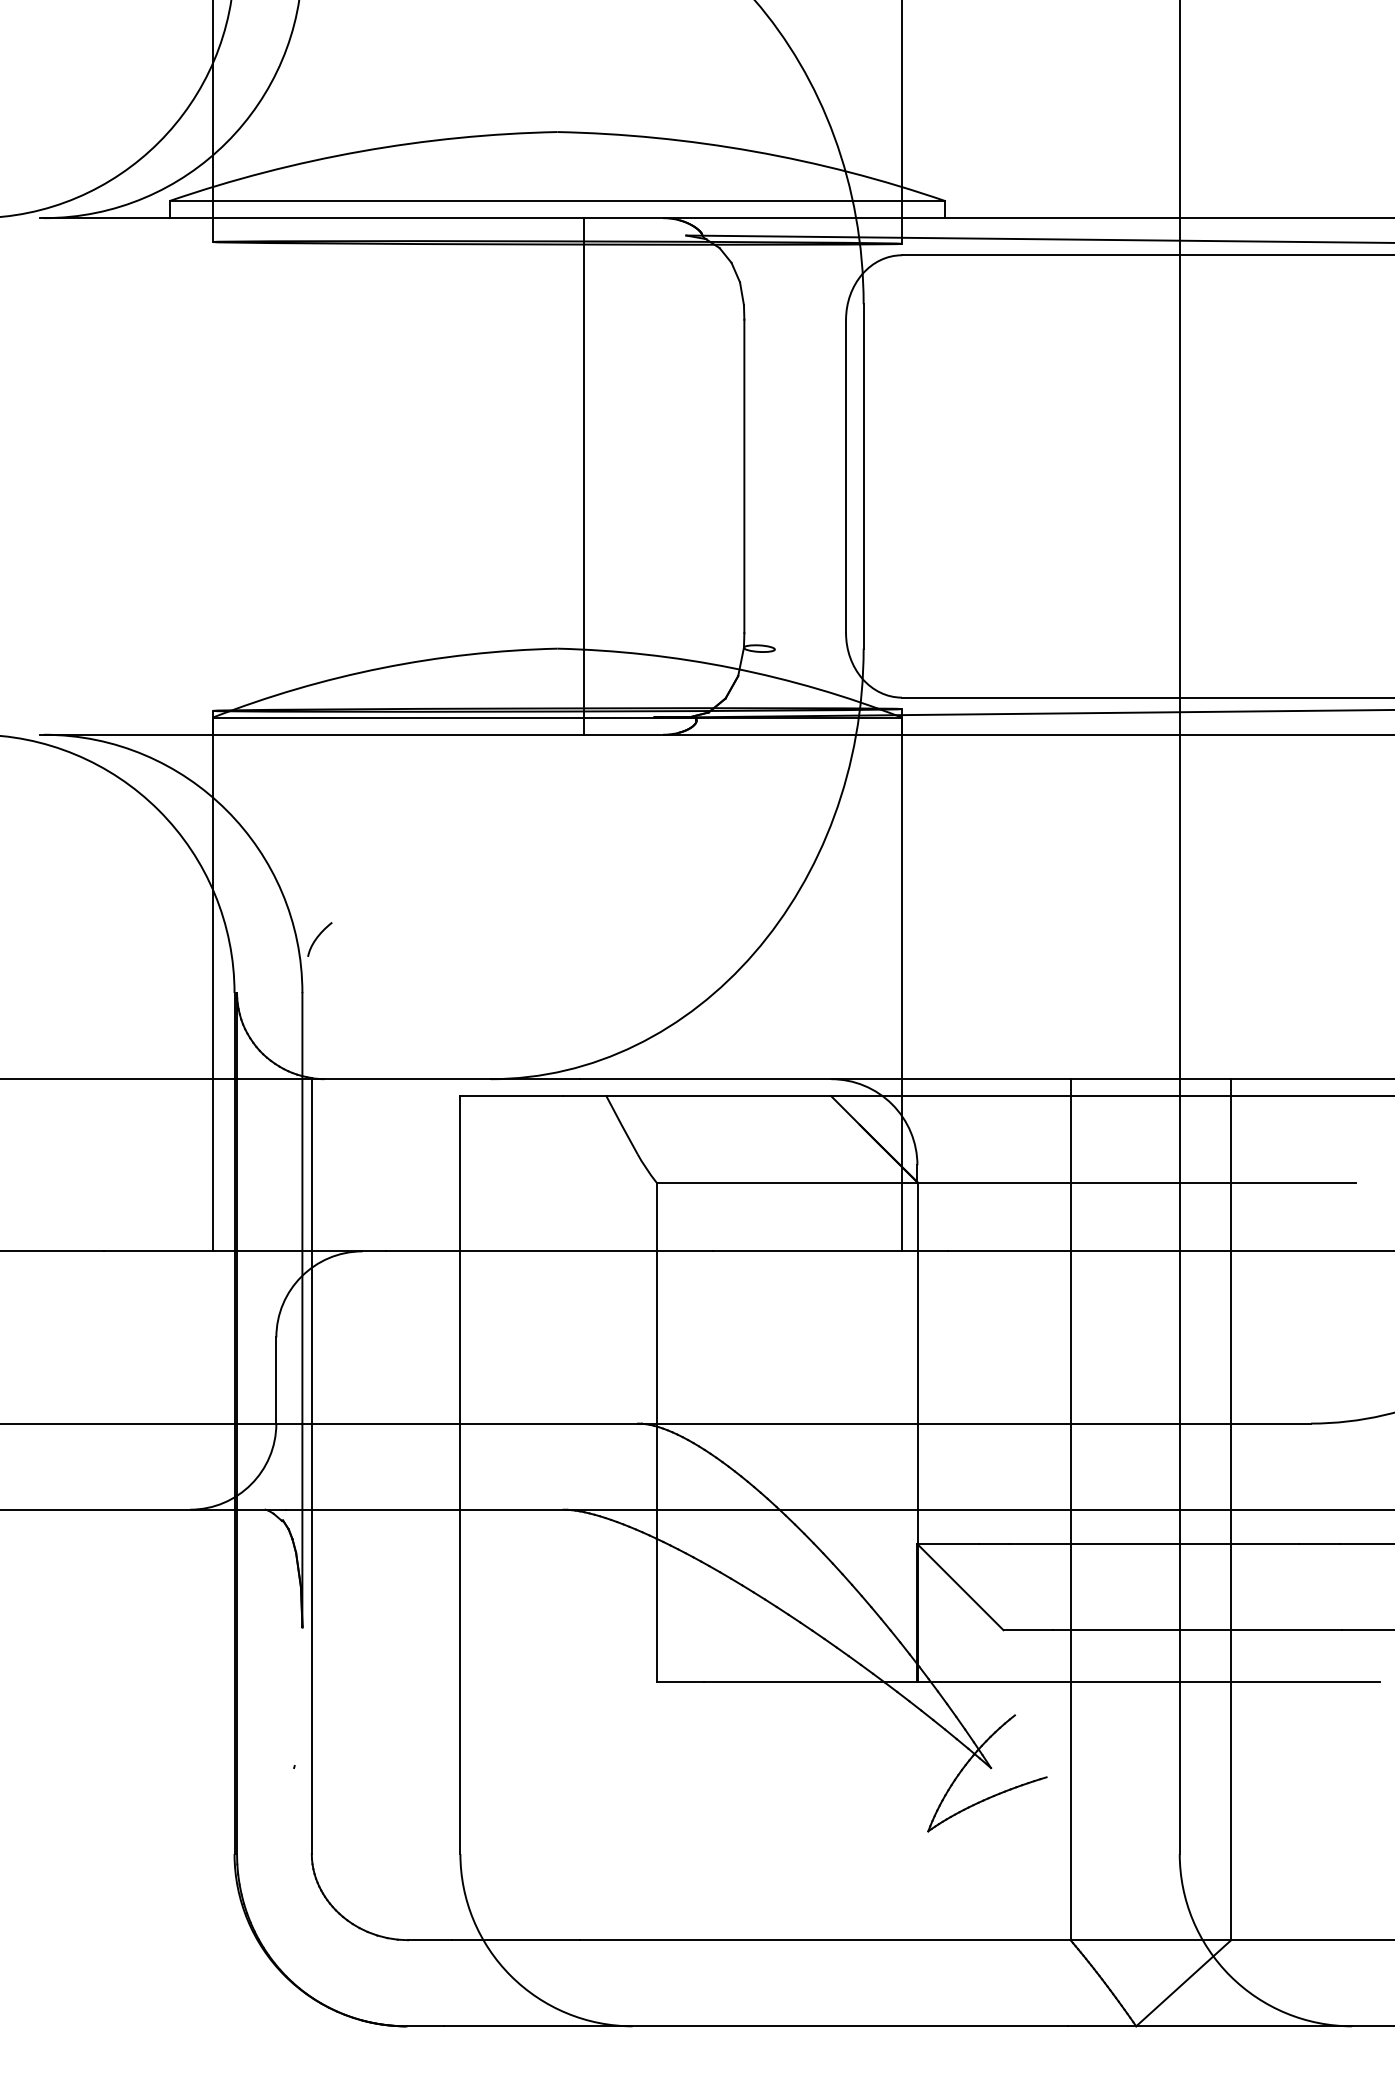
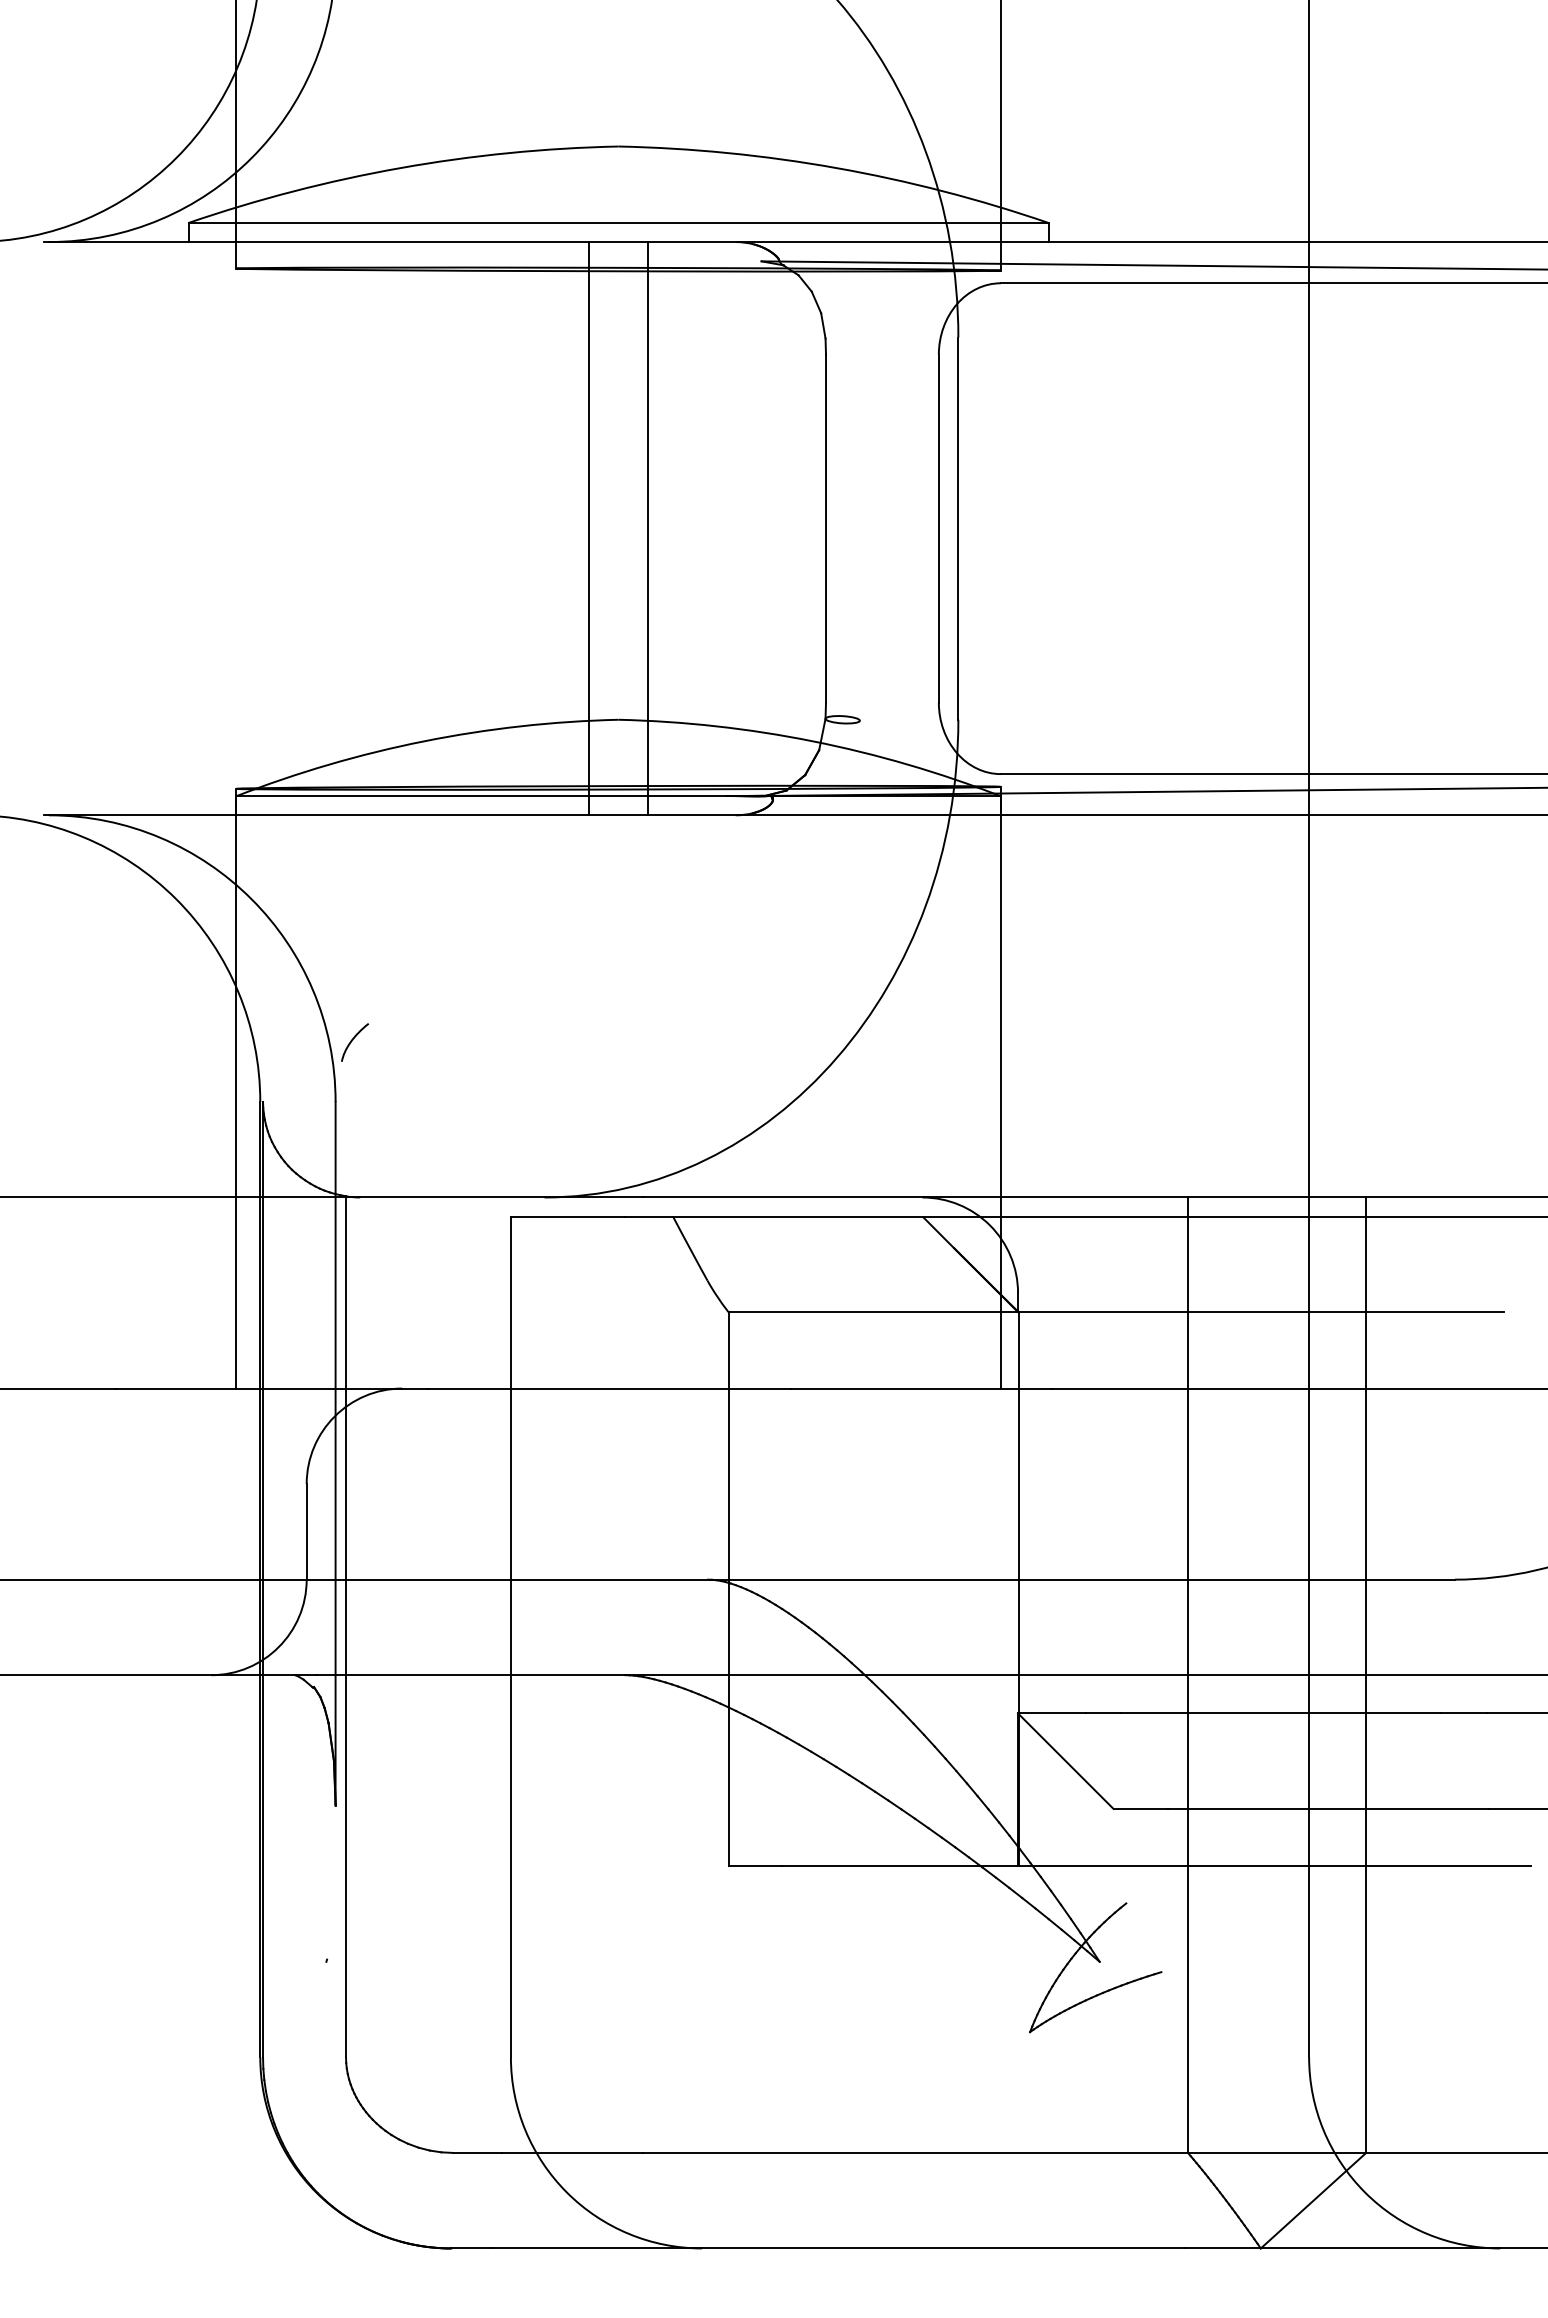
line: (531, 476) -> (589, 528), added

